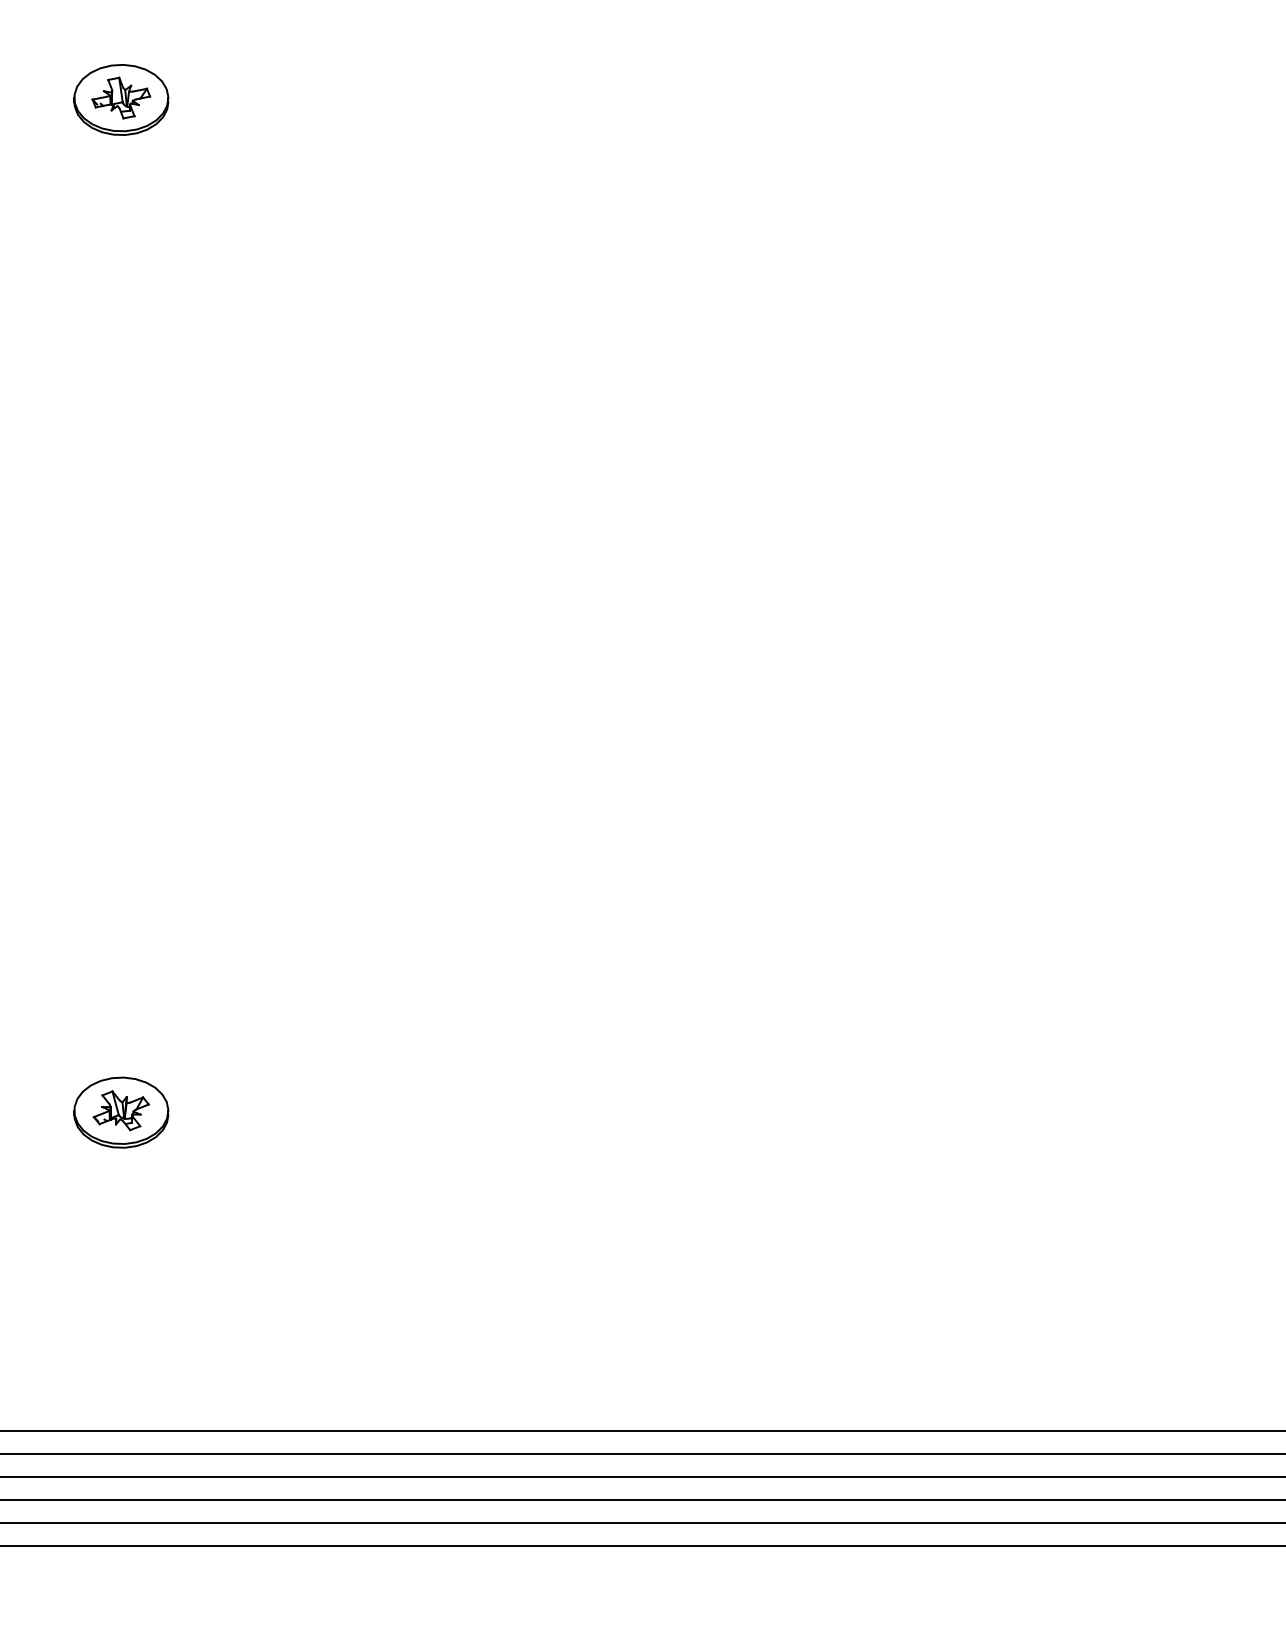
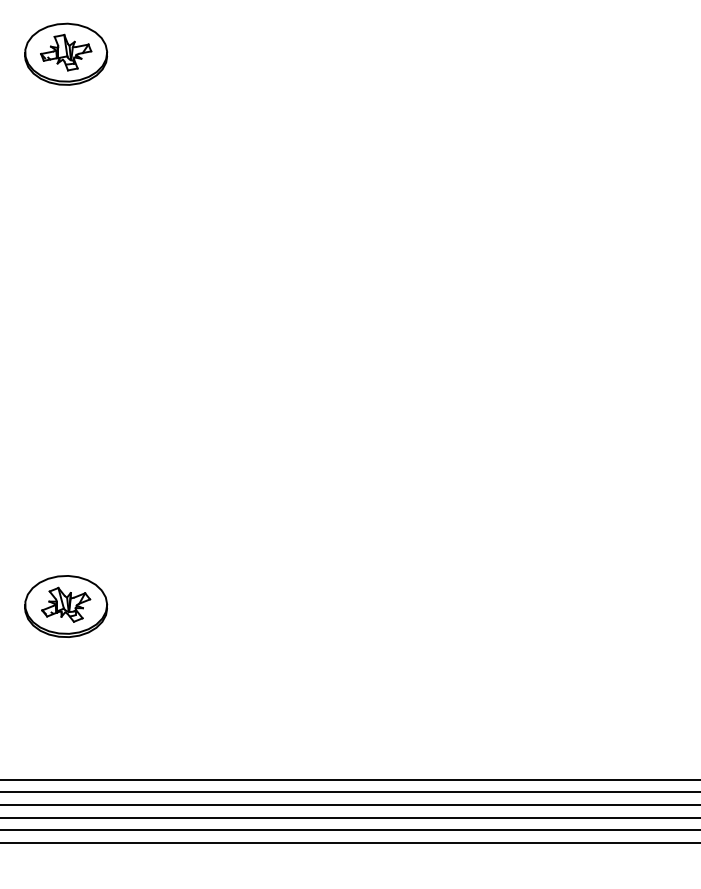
part: (120, 100) -> (65, 54), size x1.6
part: (120, 1112) -> (65, 606), size x1.6

